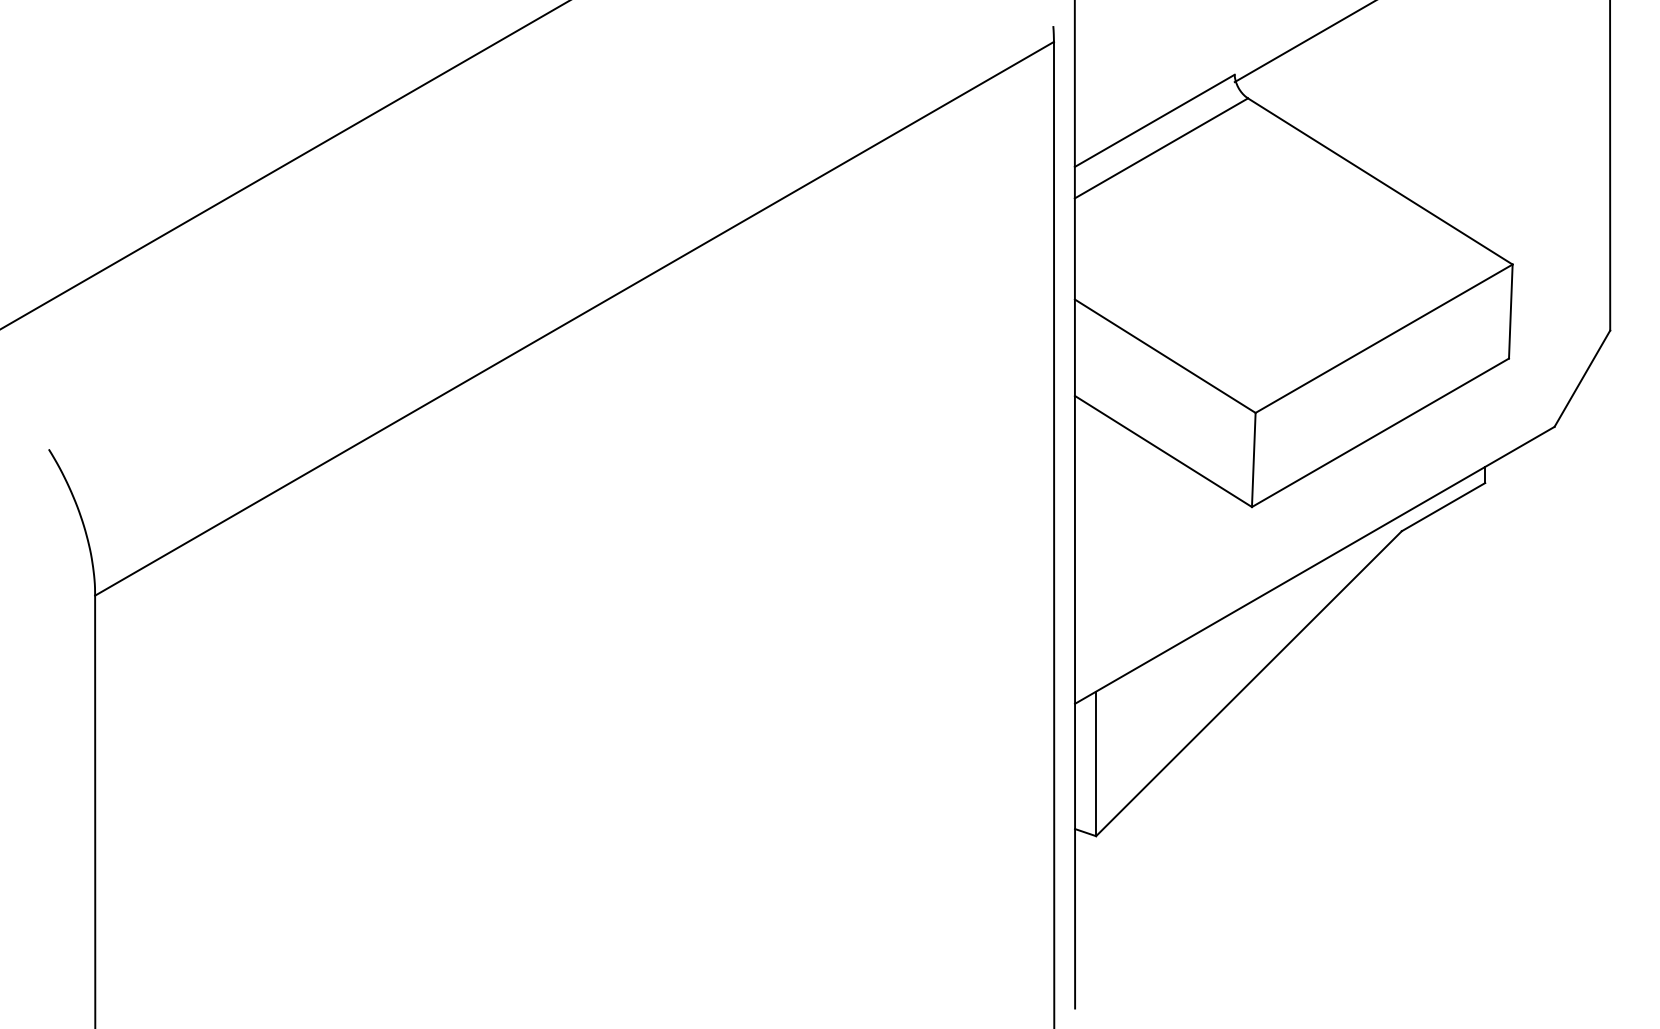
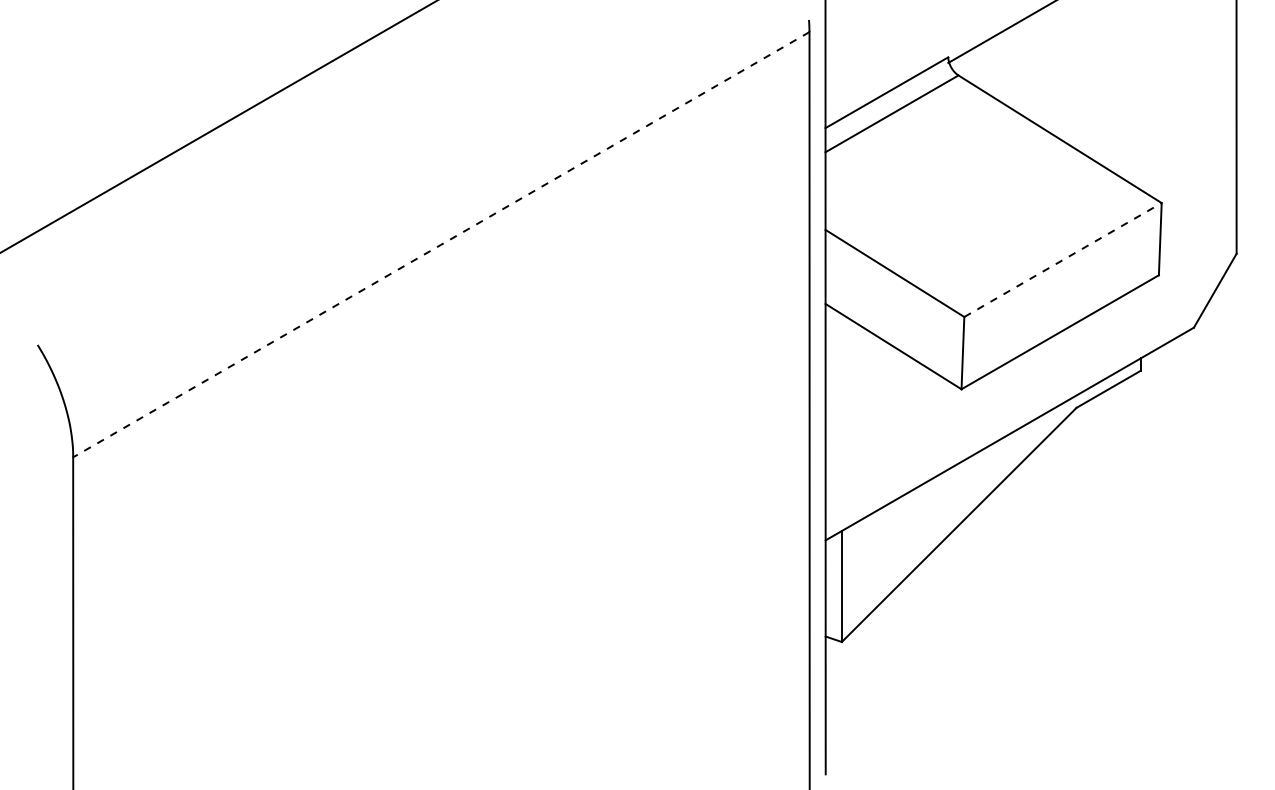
line: (574, 318) -> (441, 244), solid -> dashed
line: (1384, 338) -> (1063, 259), solid -> dashed

